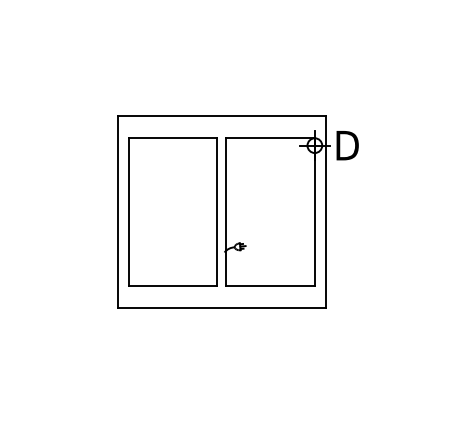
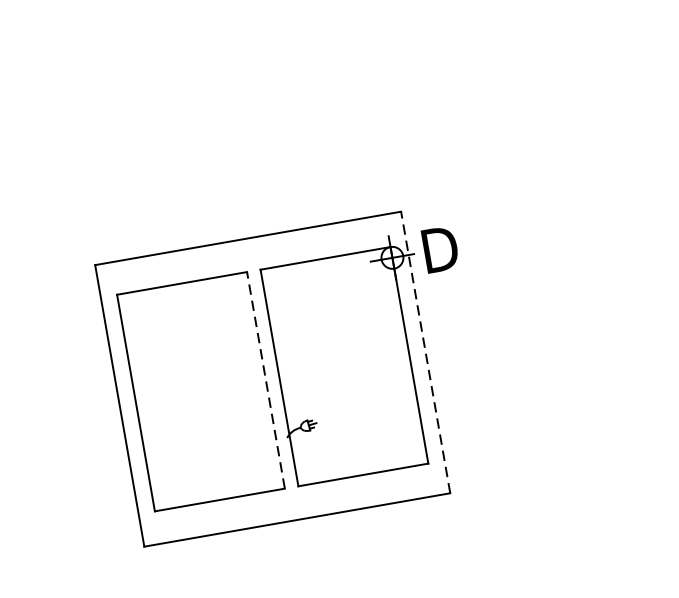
line: (217, 211) -> (266, 379), solid -> dashed
line: (325, 212) -> (425, 353), solid -> dashed

